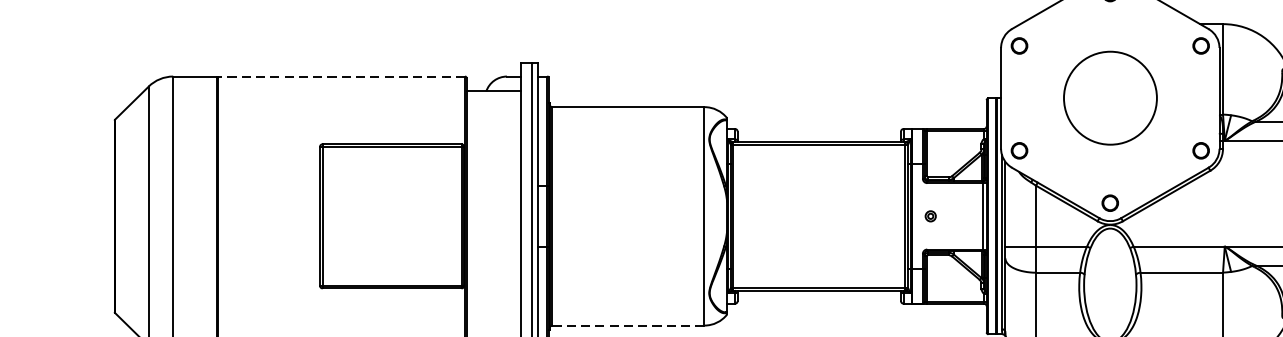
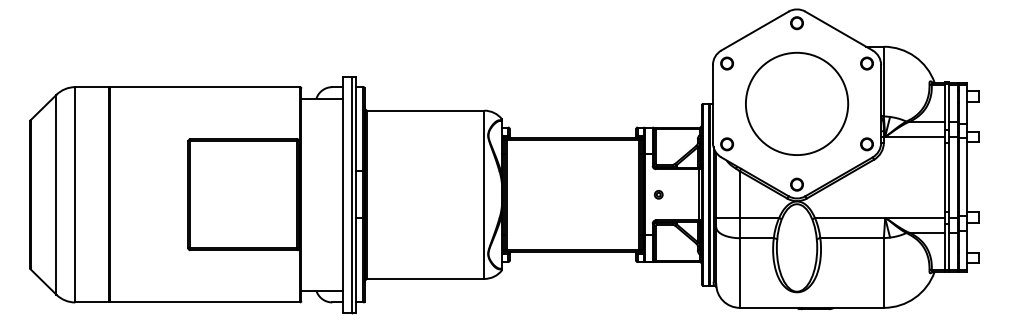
line: (340, 77) -> (204, 87), dashed -> solid
circle: (1110, 97) -> (797, 103), size x1.43
line: (627, 325) -> (425, 278), dashed -> solid

